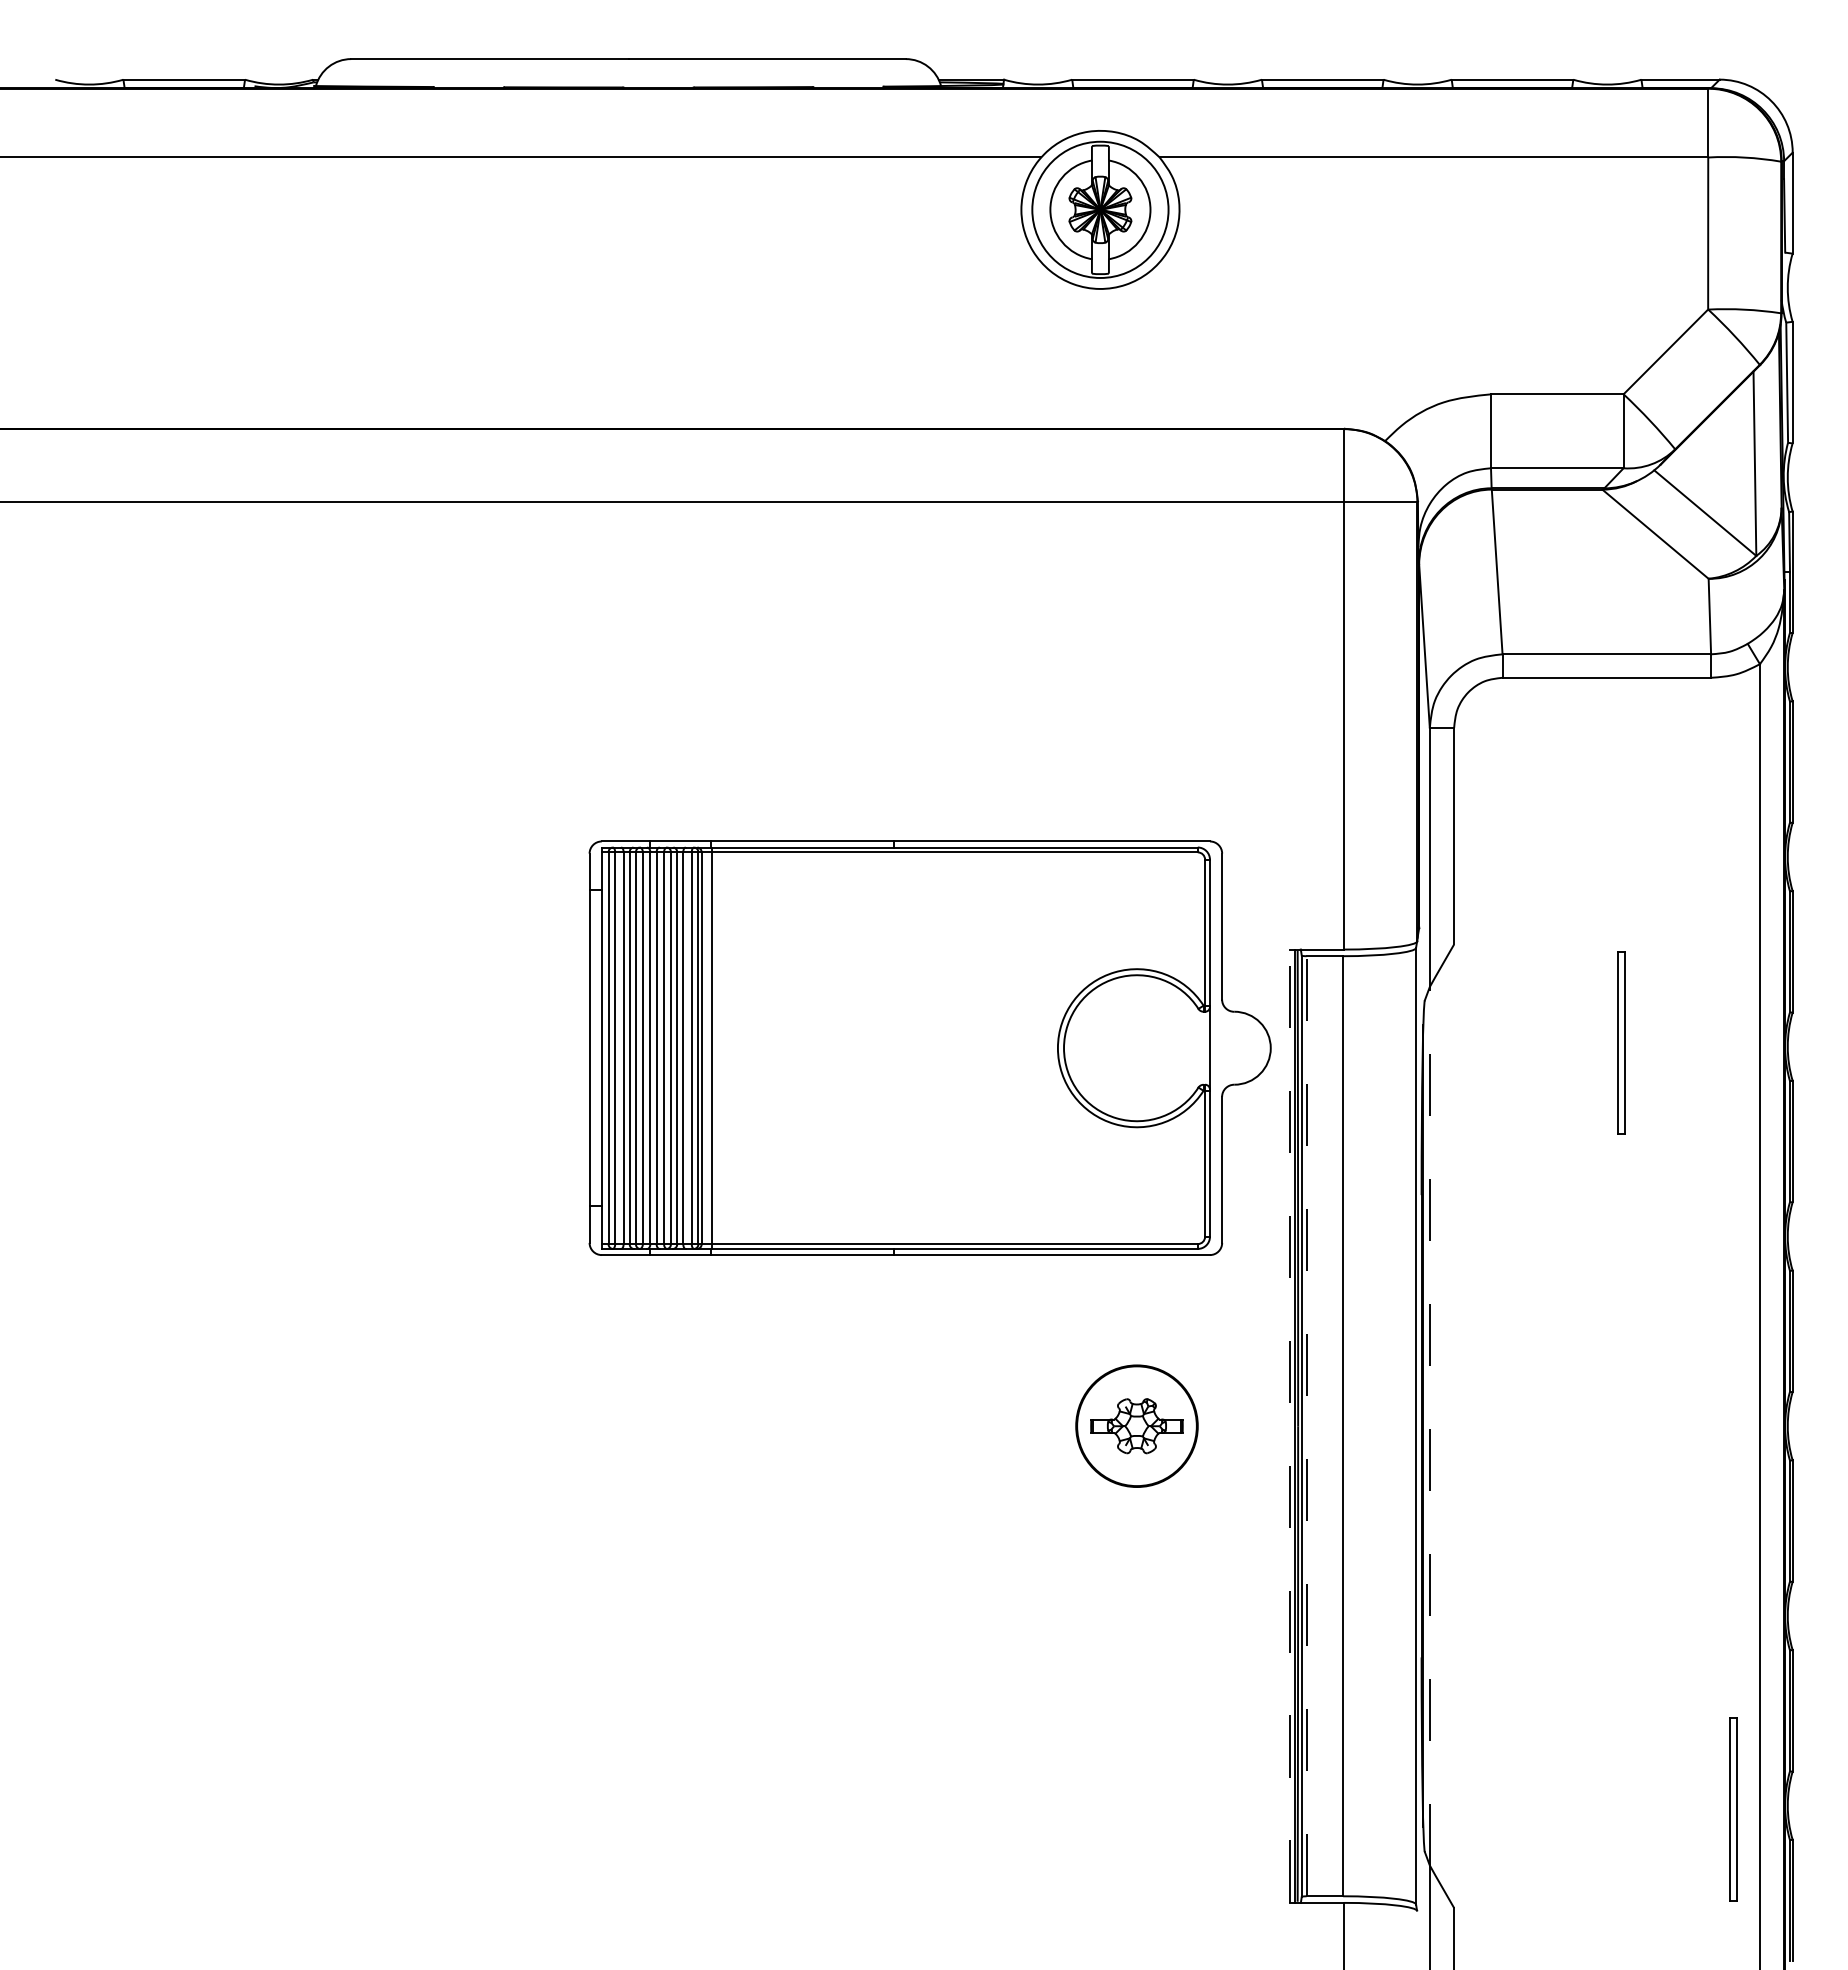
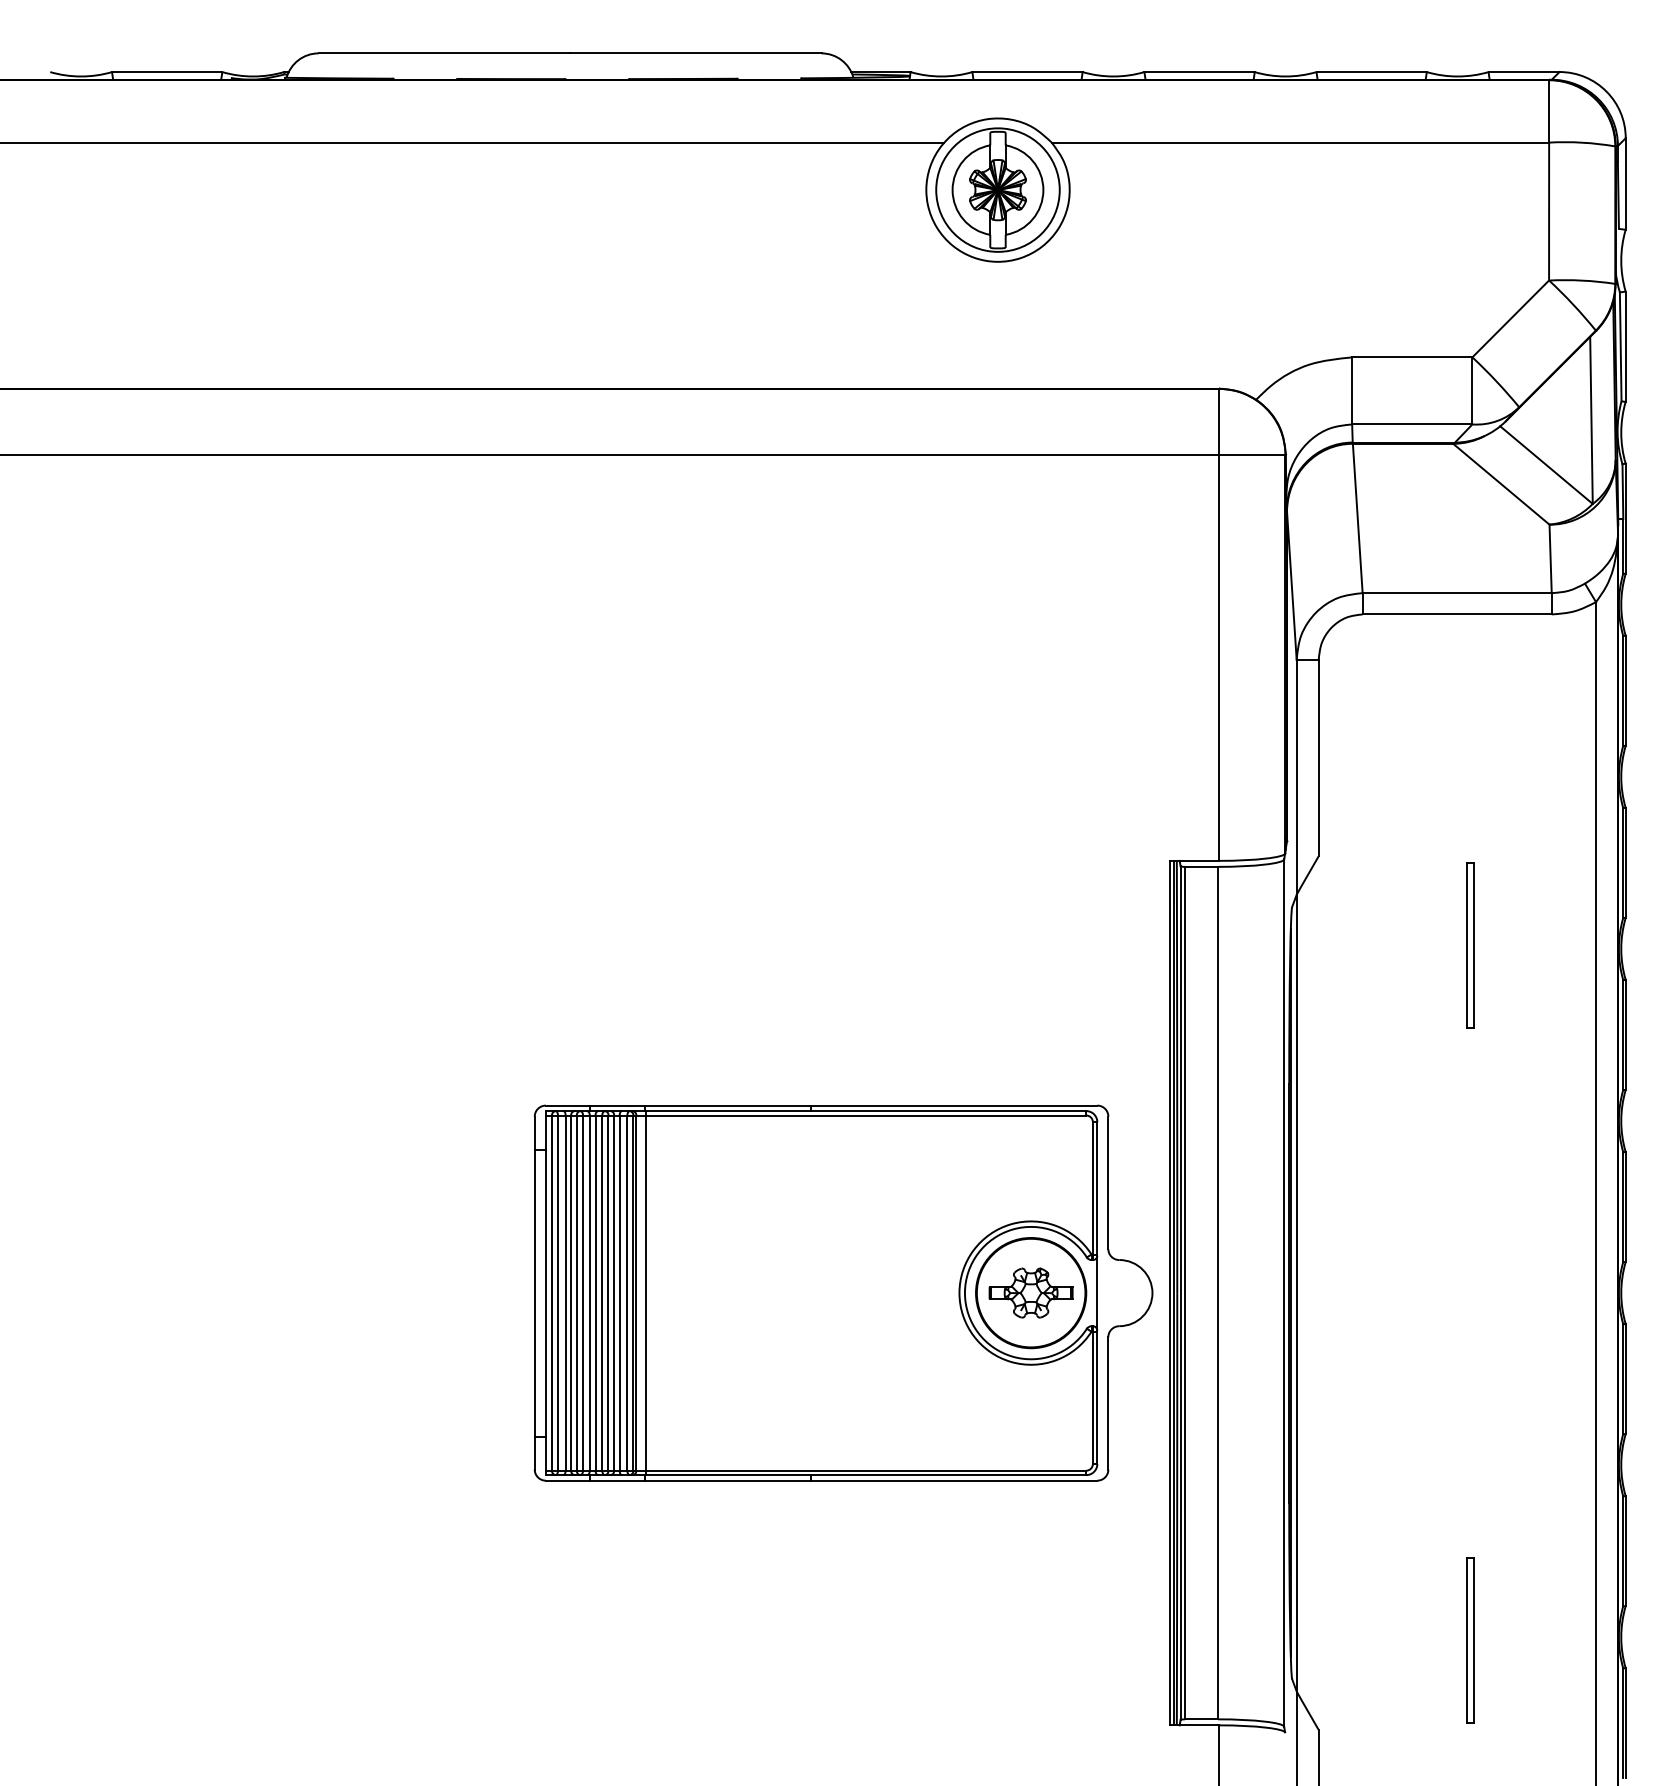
part: (929, 1047) -> (842, 1292), moved
line: (1306, 1425) -> (1184, 1292), dashed -> solid
line: (1289, 1426) -> (1169, 1293), dashed -> solid
line: (1430, 1426) -> (1297, 1293), dashed -> solid
part: (1733, 1809) -> (1470, 1640), moved

